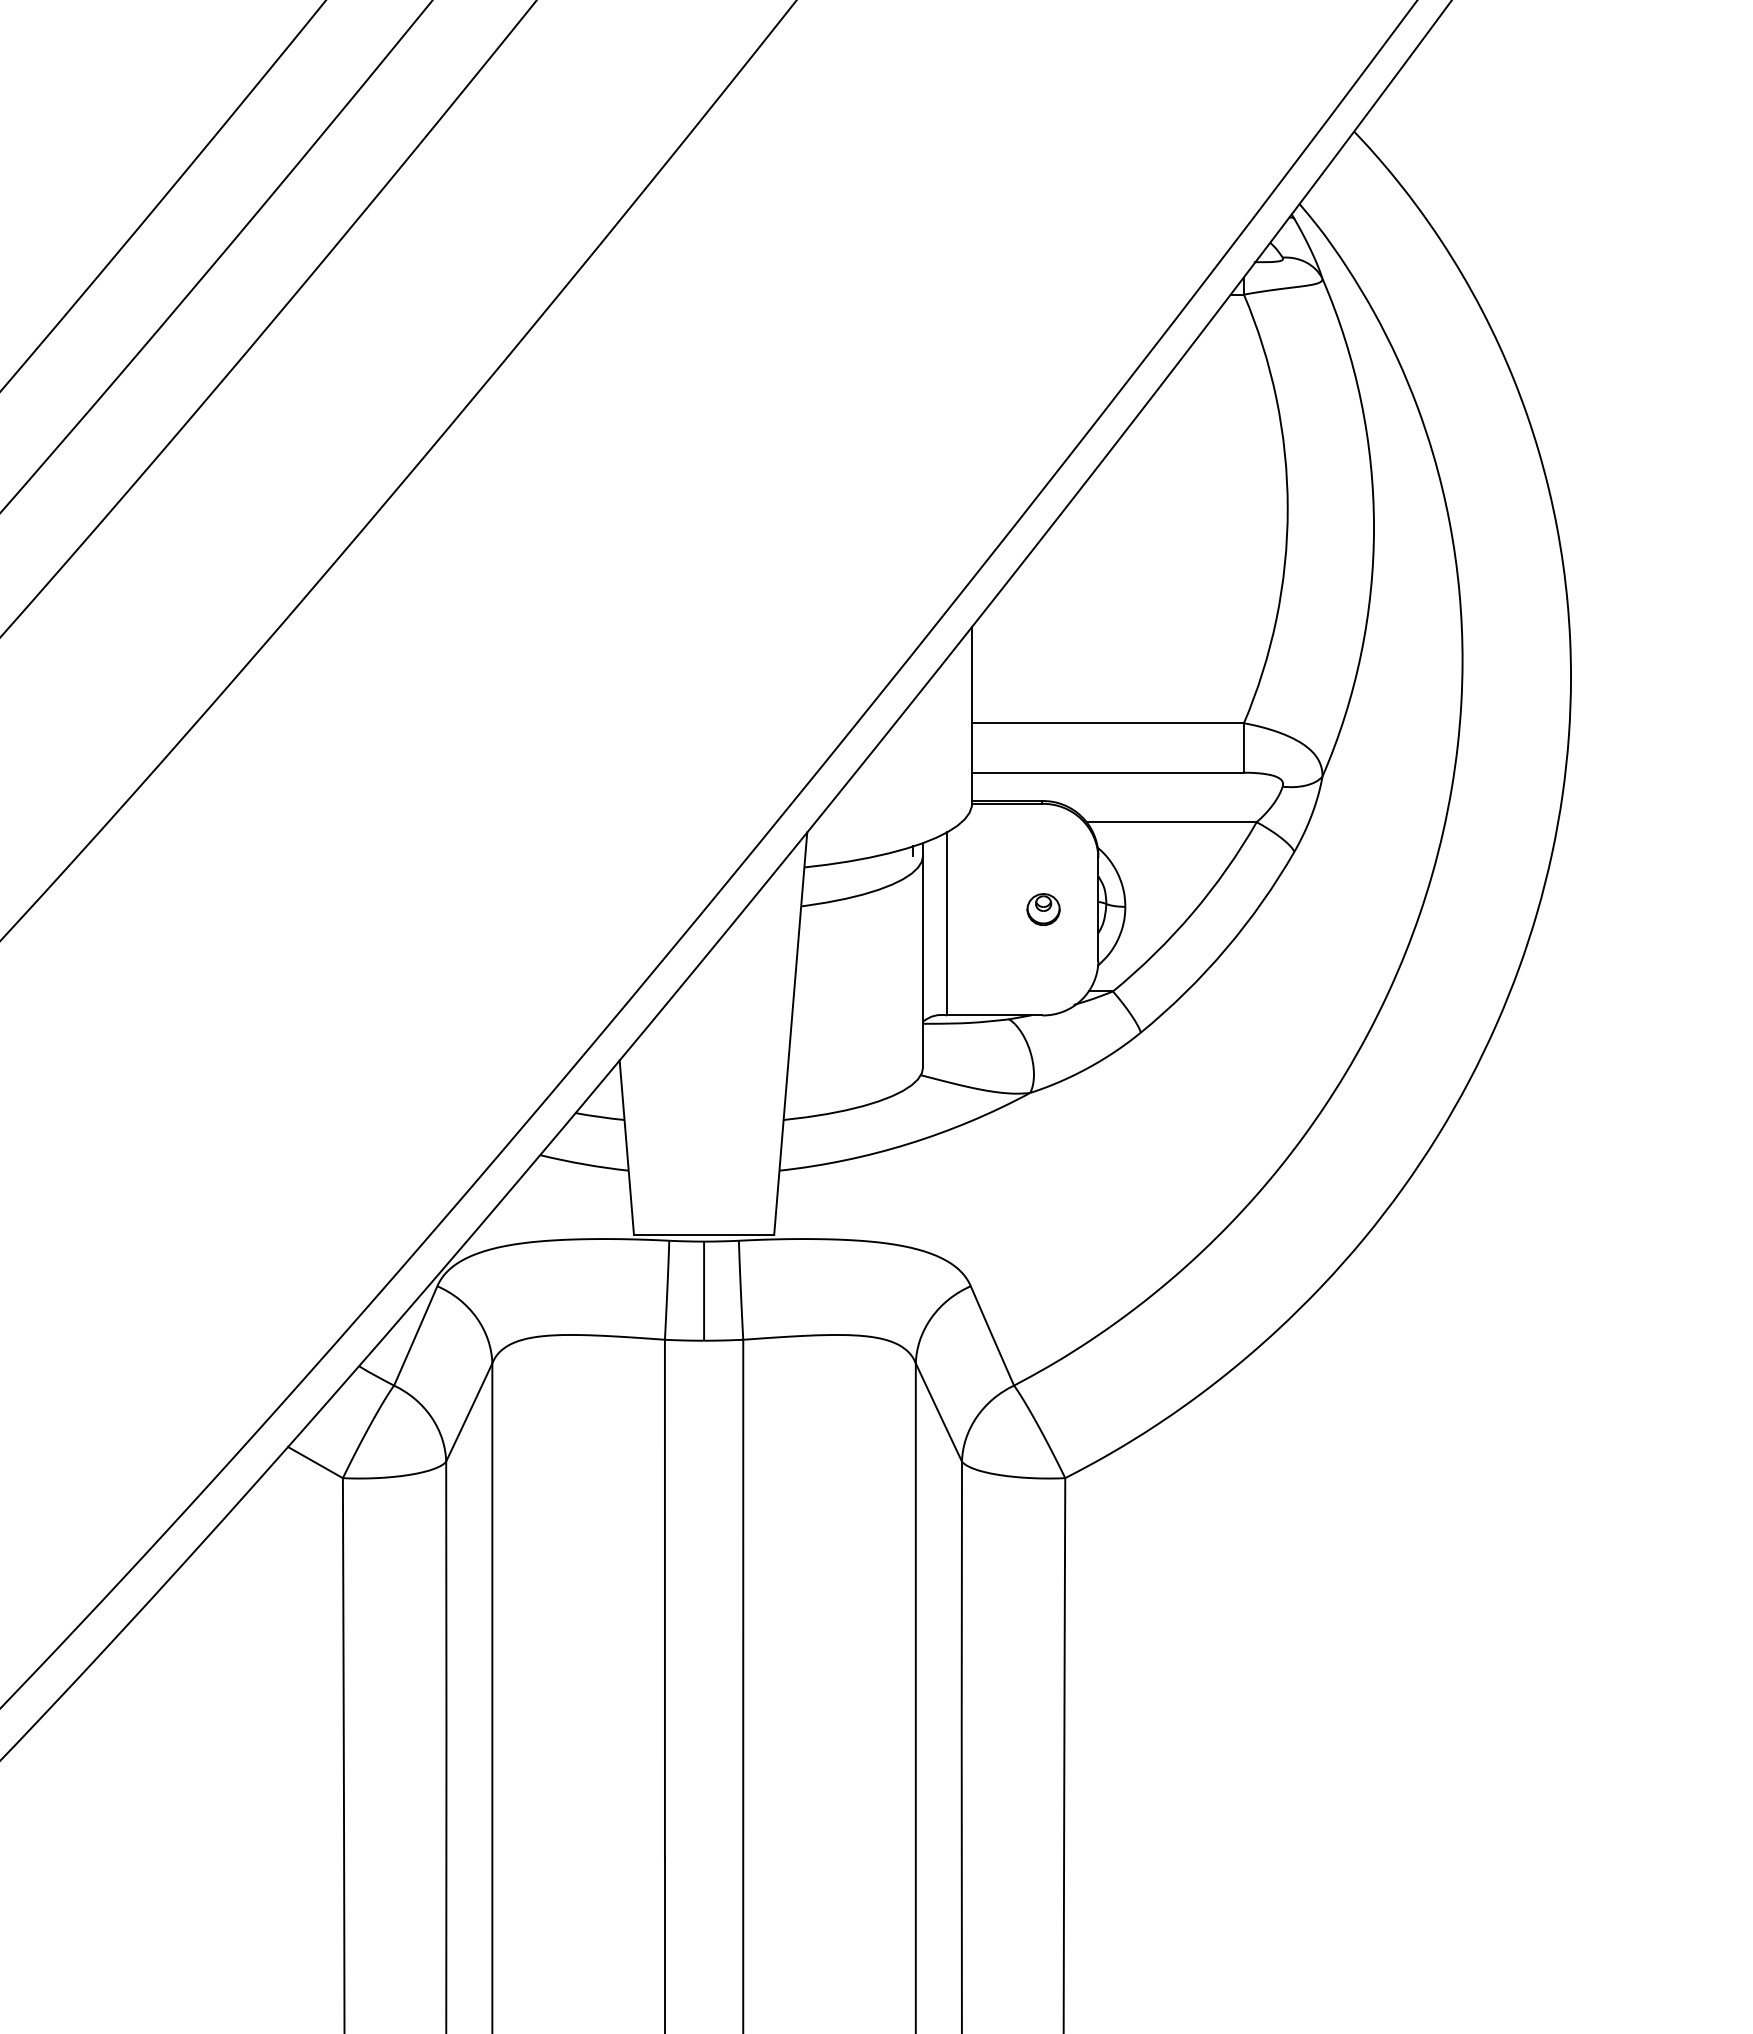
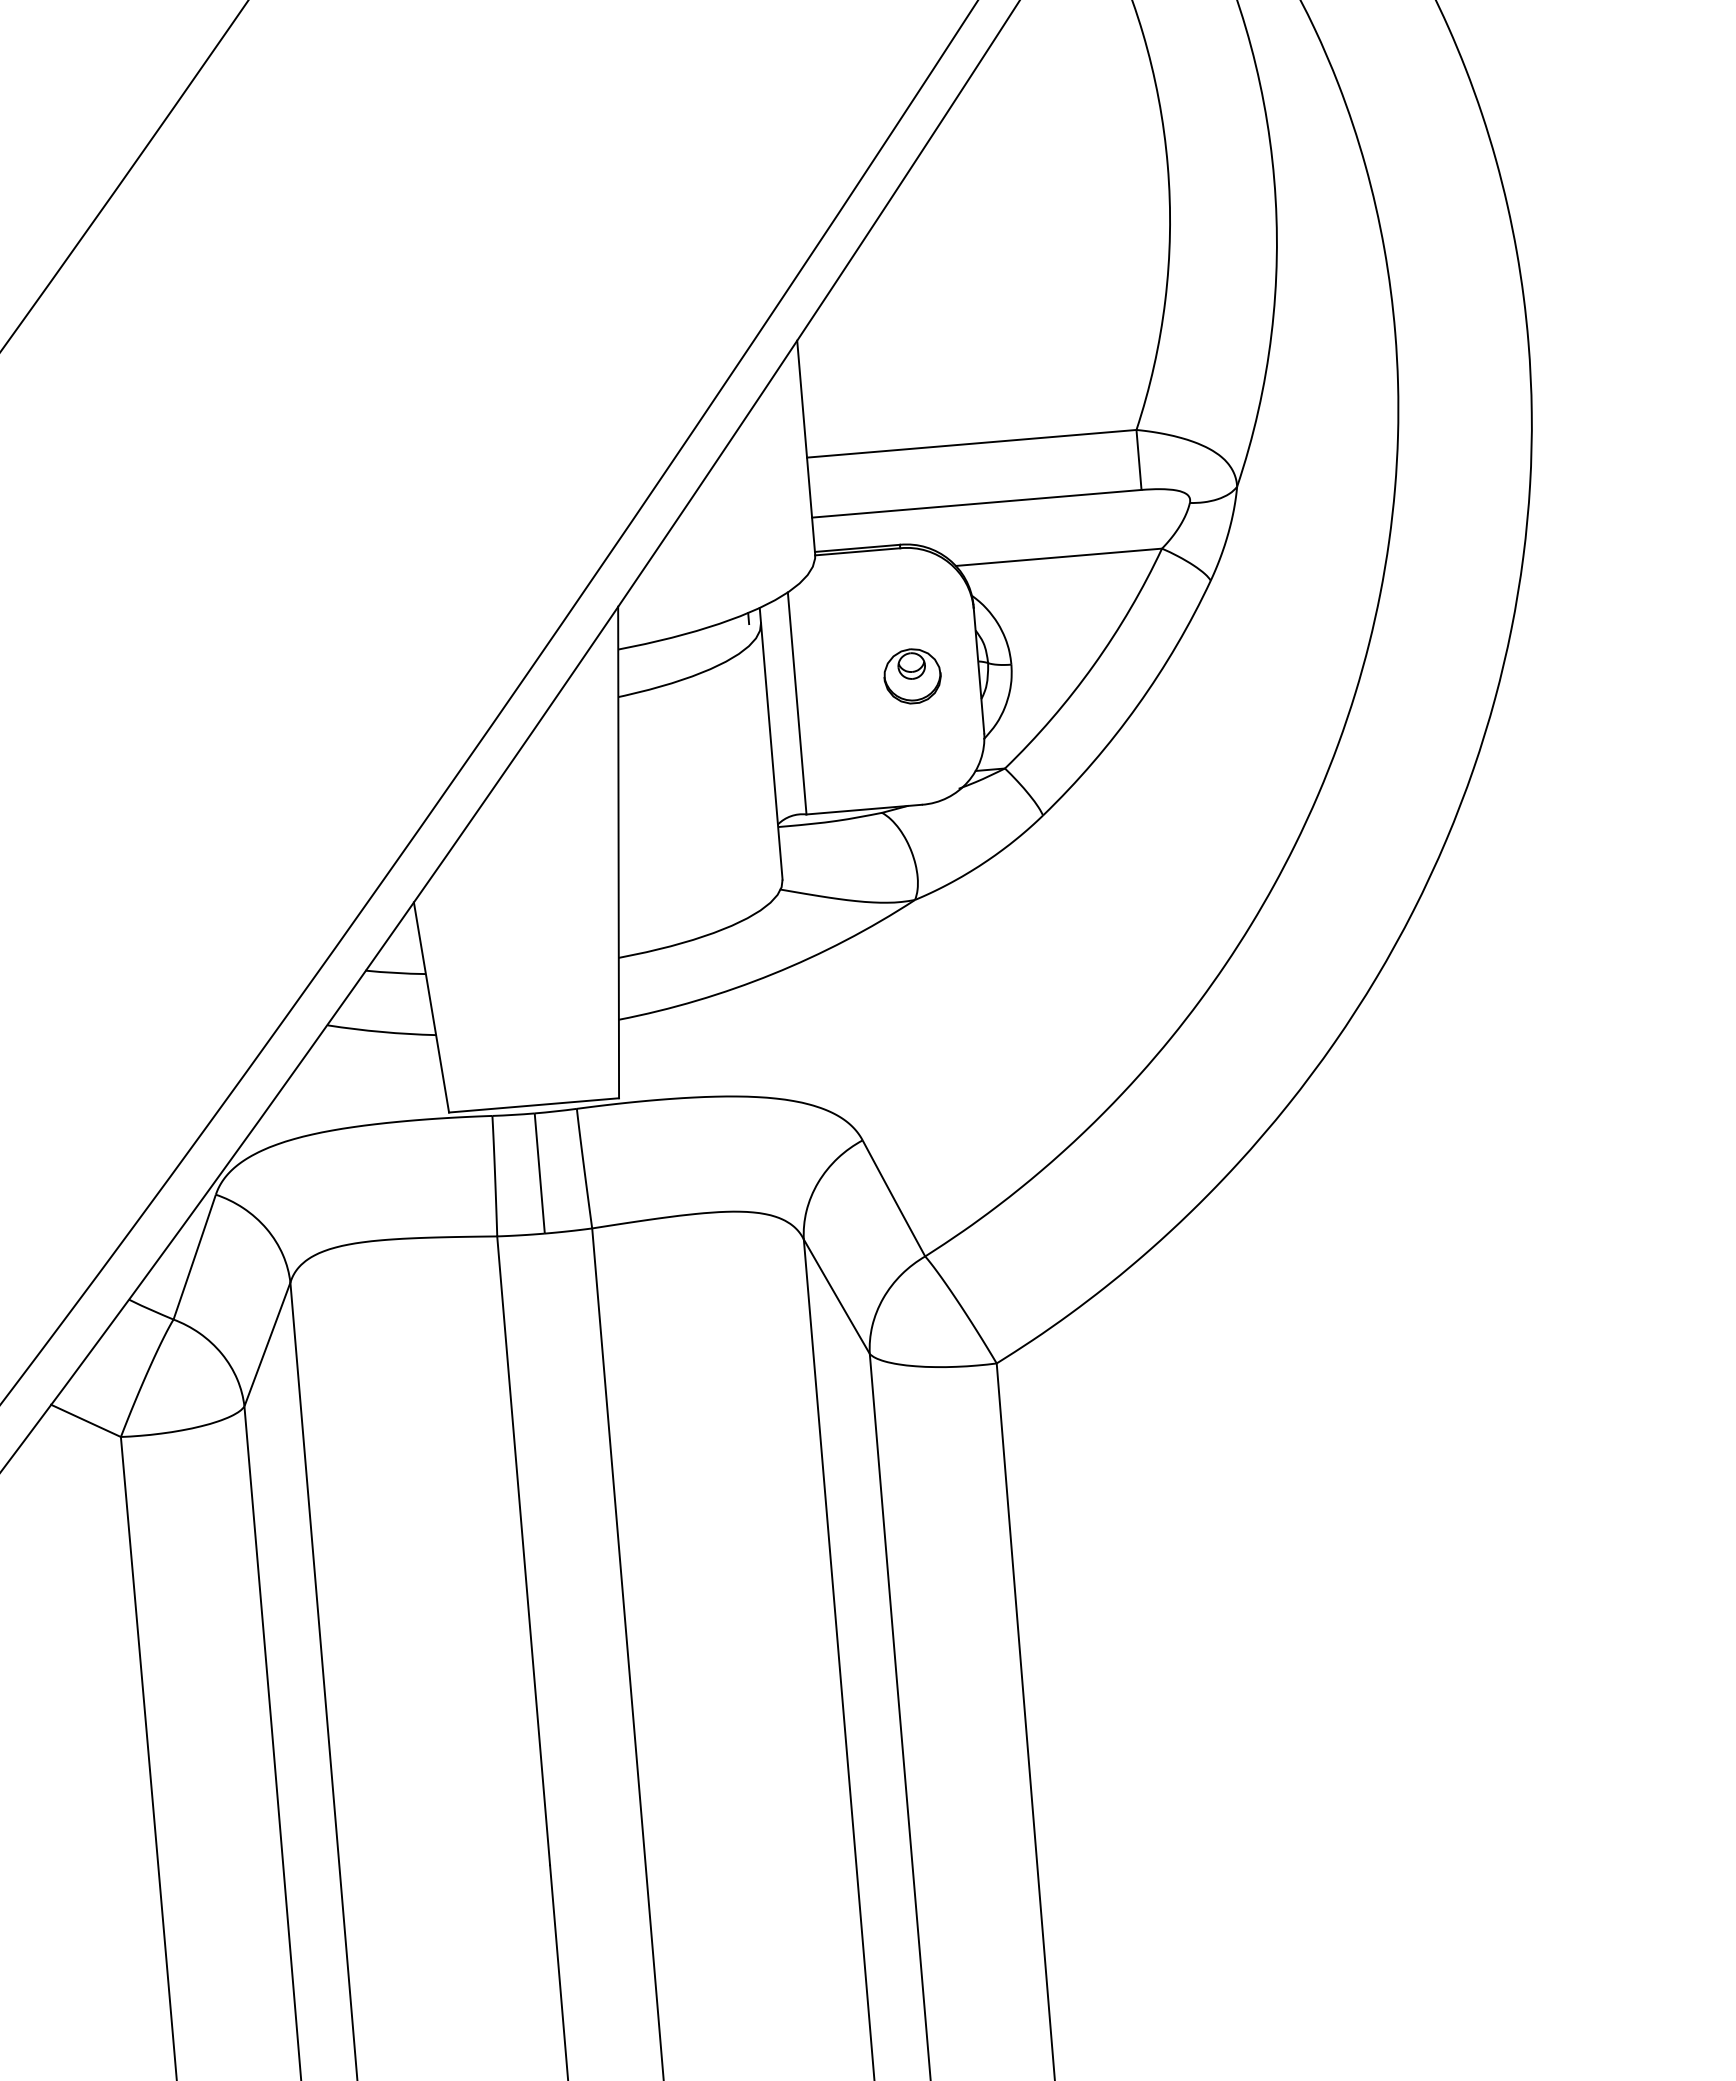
part: (1043, 909) -> (912, 676), size x1.43

